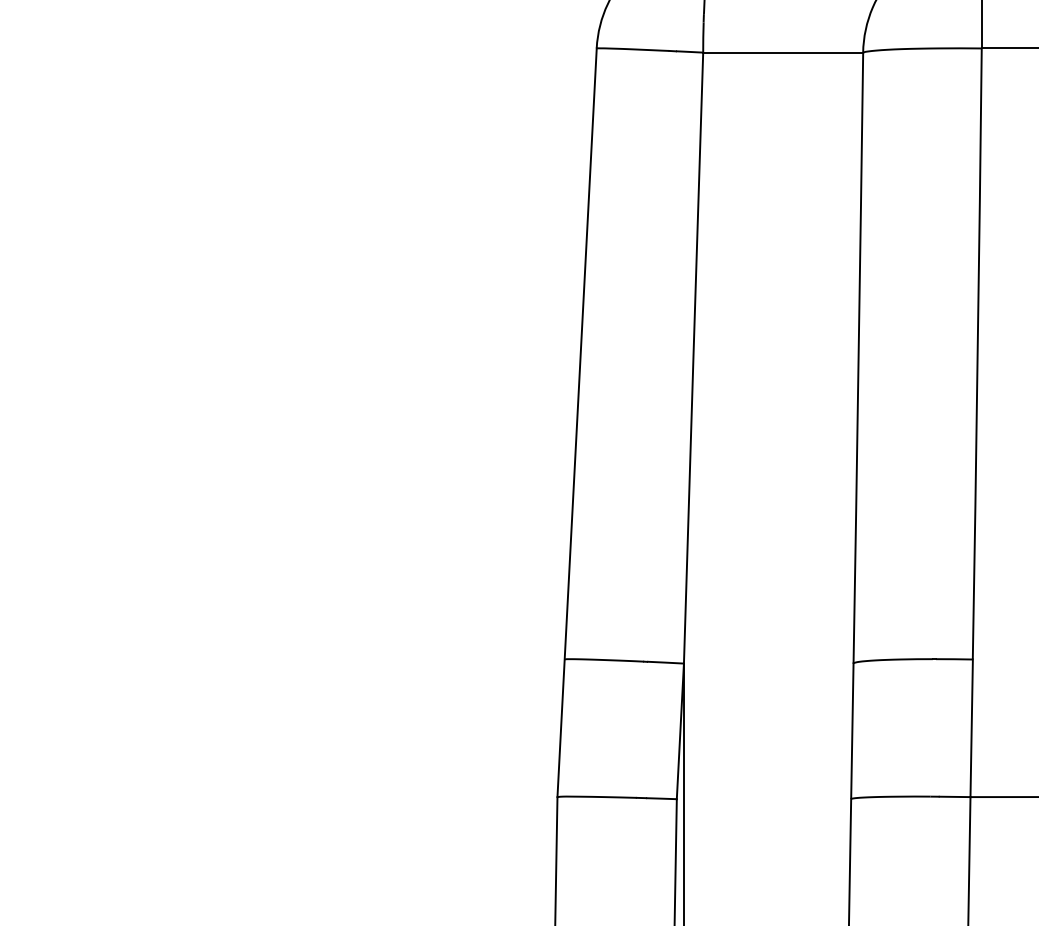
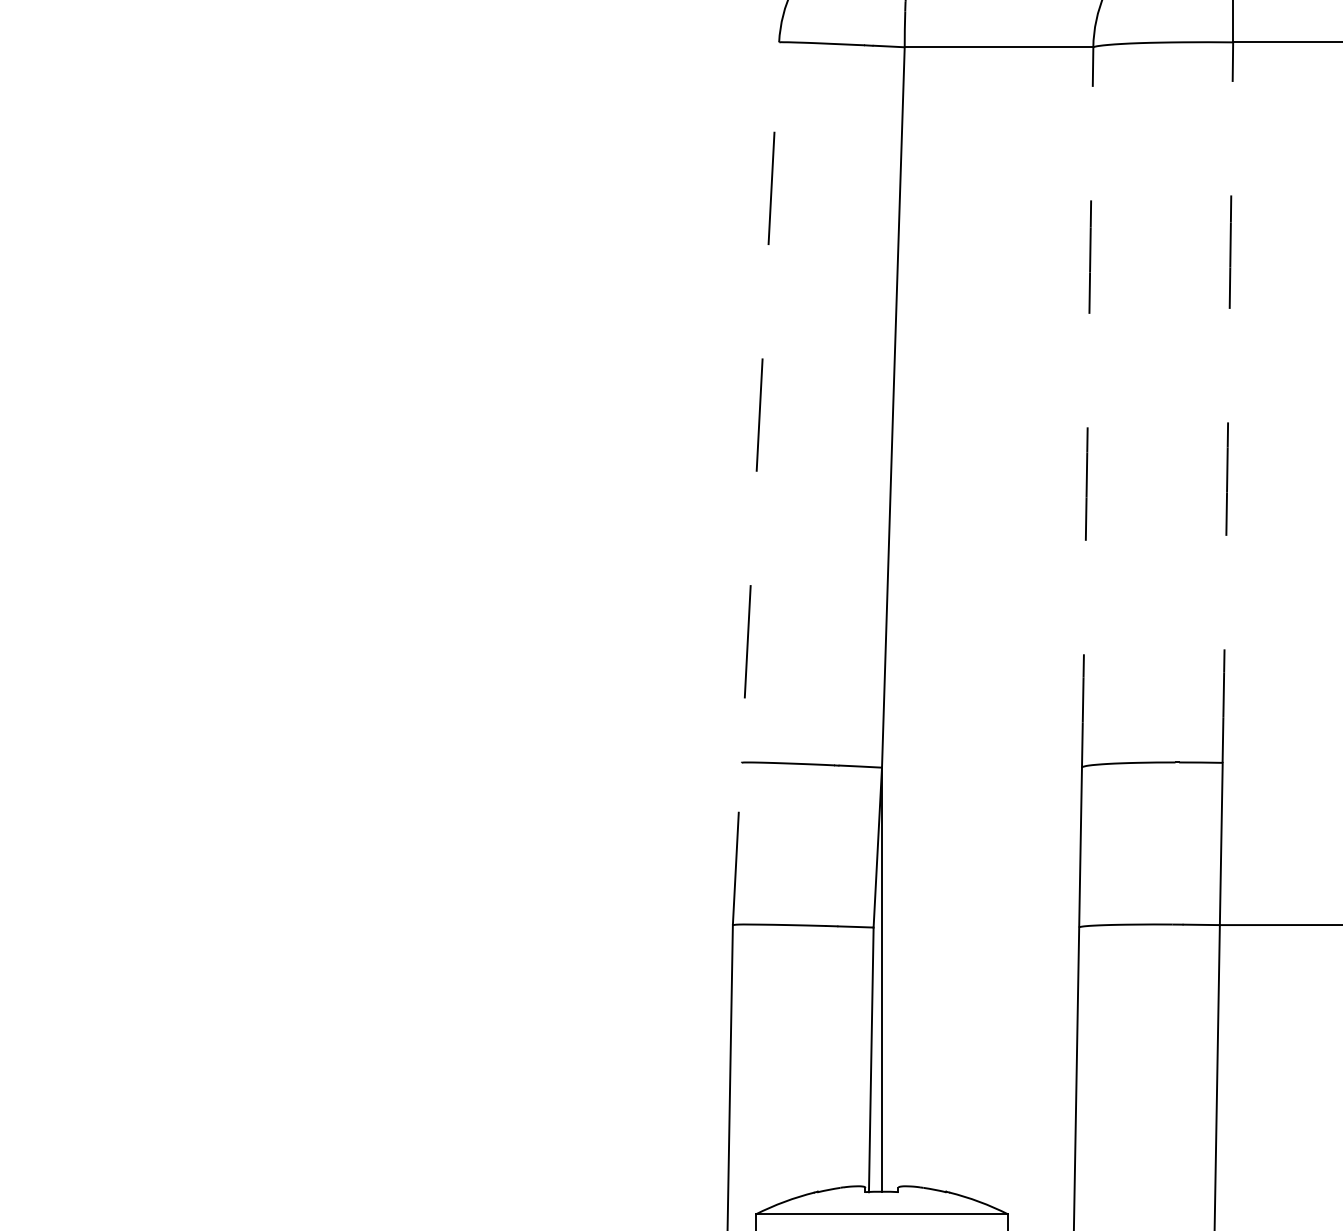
arc: (977, 353) -> (1228, 402), solid -> dashed
arc: (858, 358) -> (1087, 407), solid -> dashed
line: (577, 422) -> (756, 483), solid -> dashed

